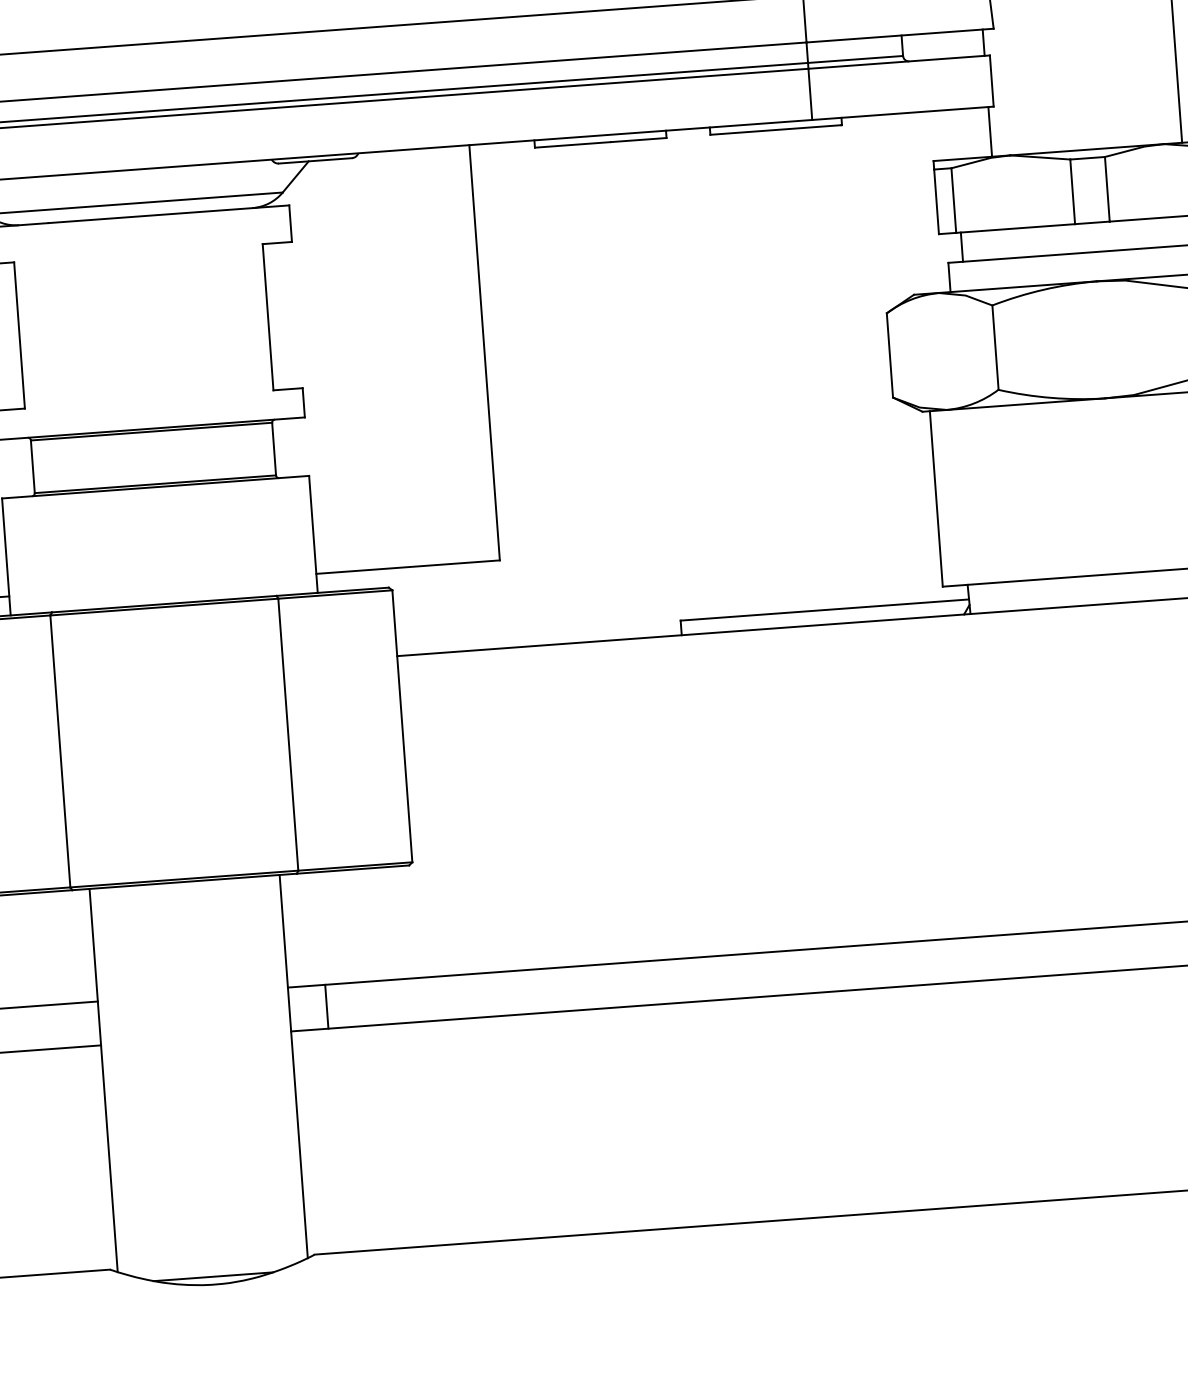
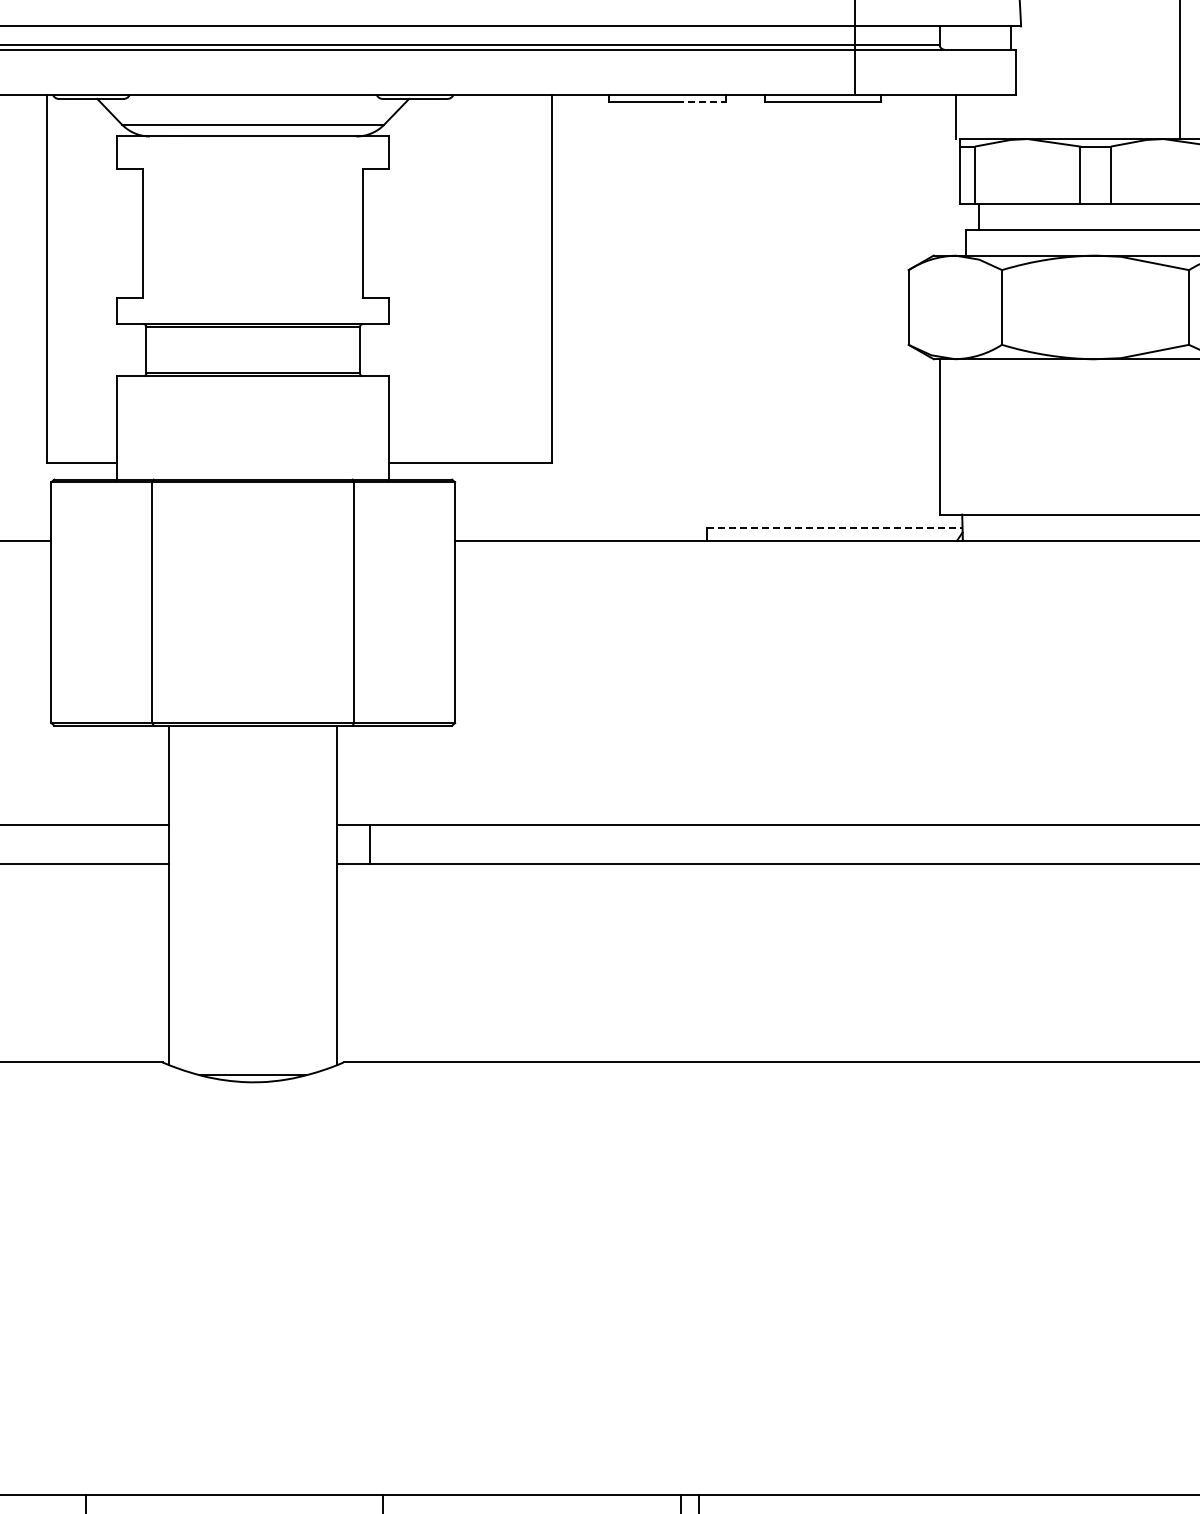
line: (990, 132) -> (956, 117), moved
line: (639, 140) -> (701, 101), solid -> dashed
line: (824, 609) -> (834, 527), solid -> dashed

